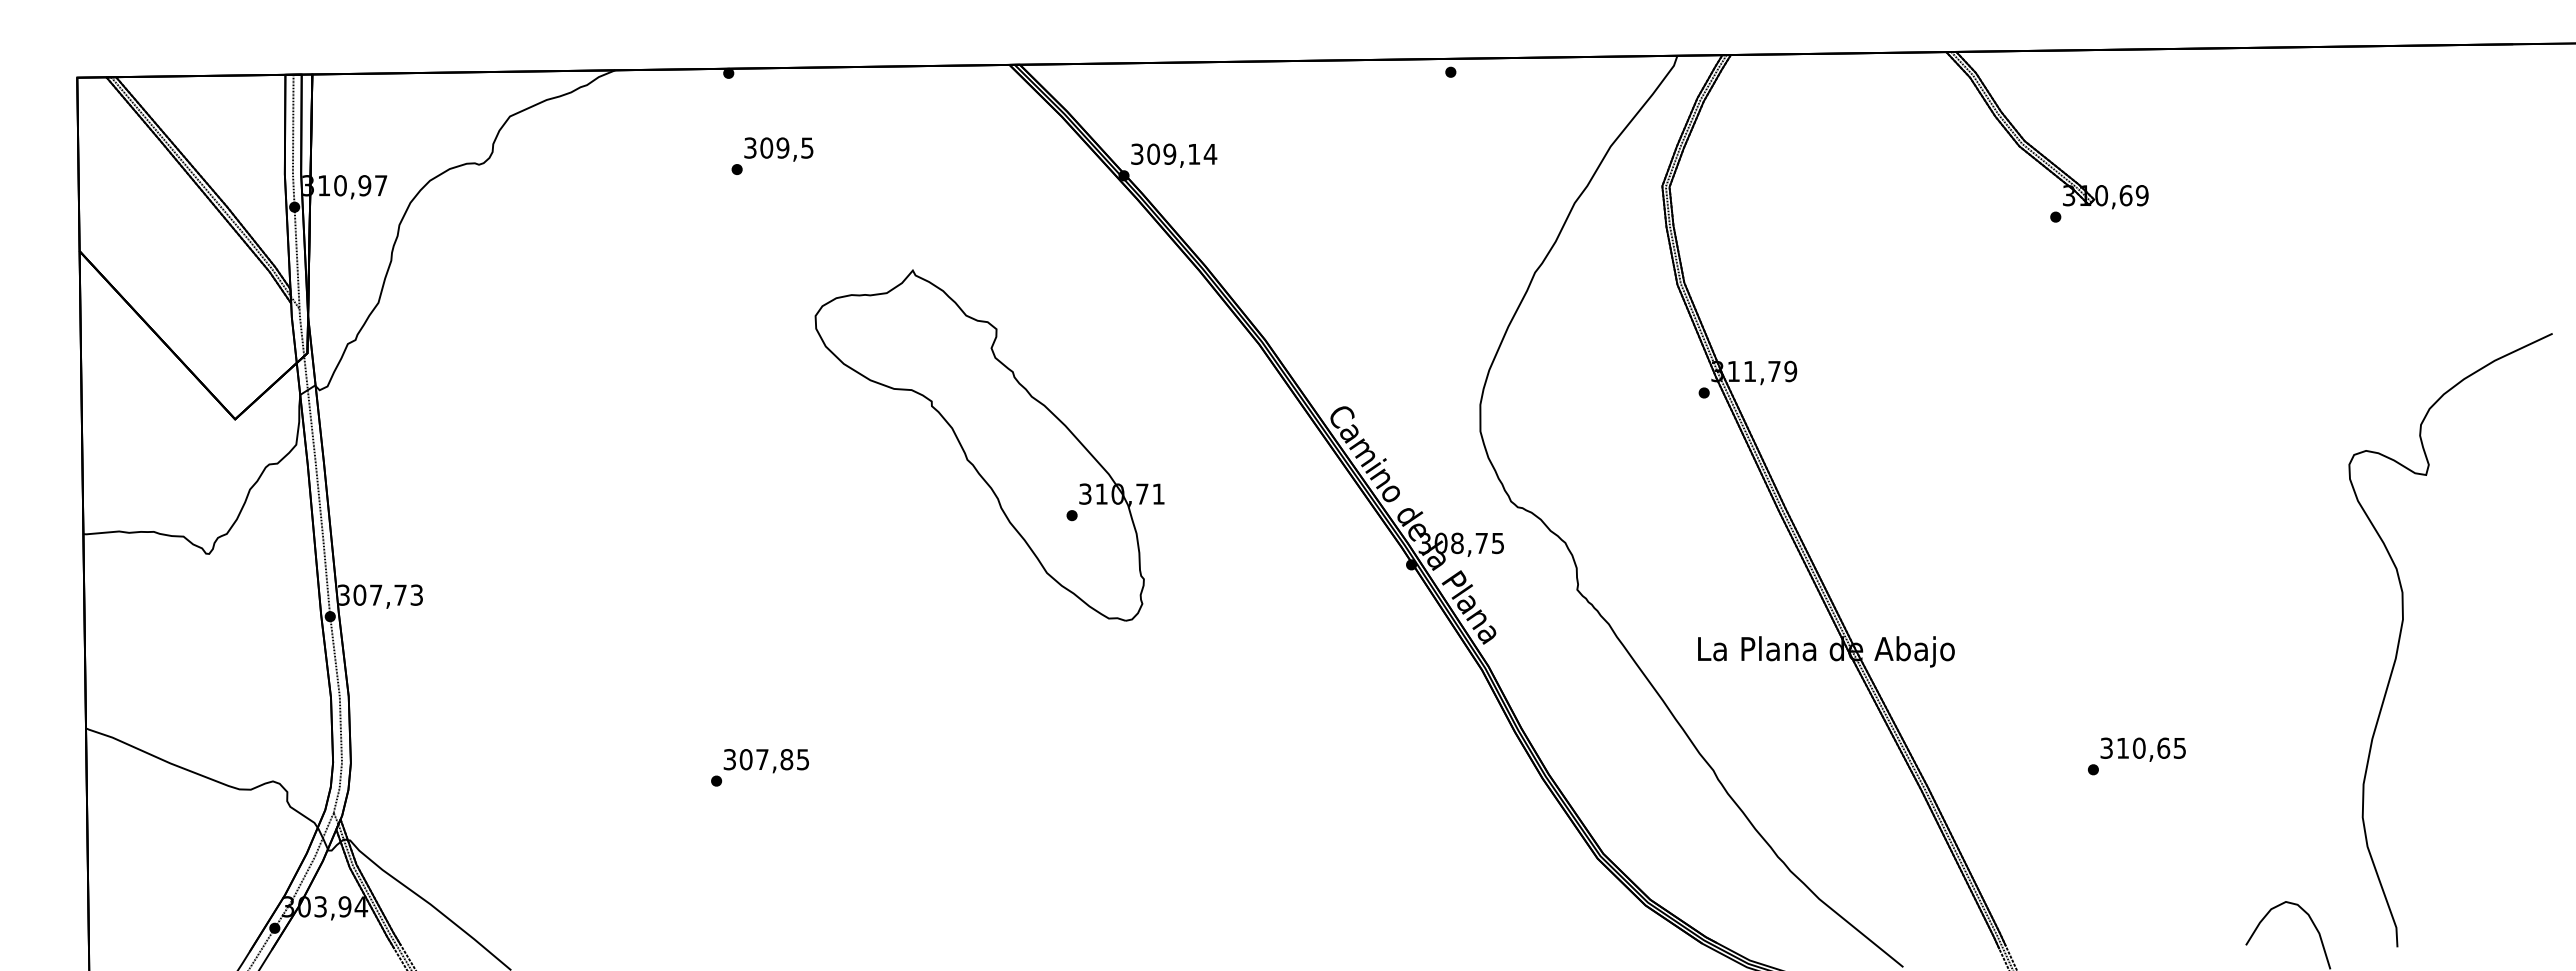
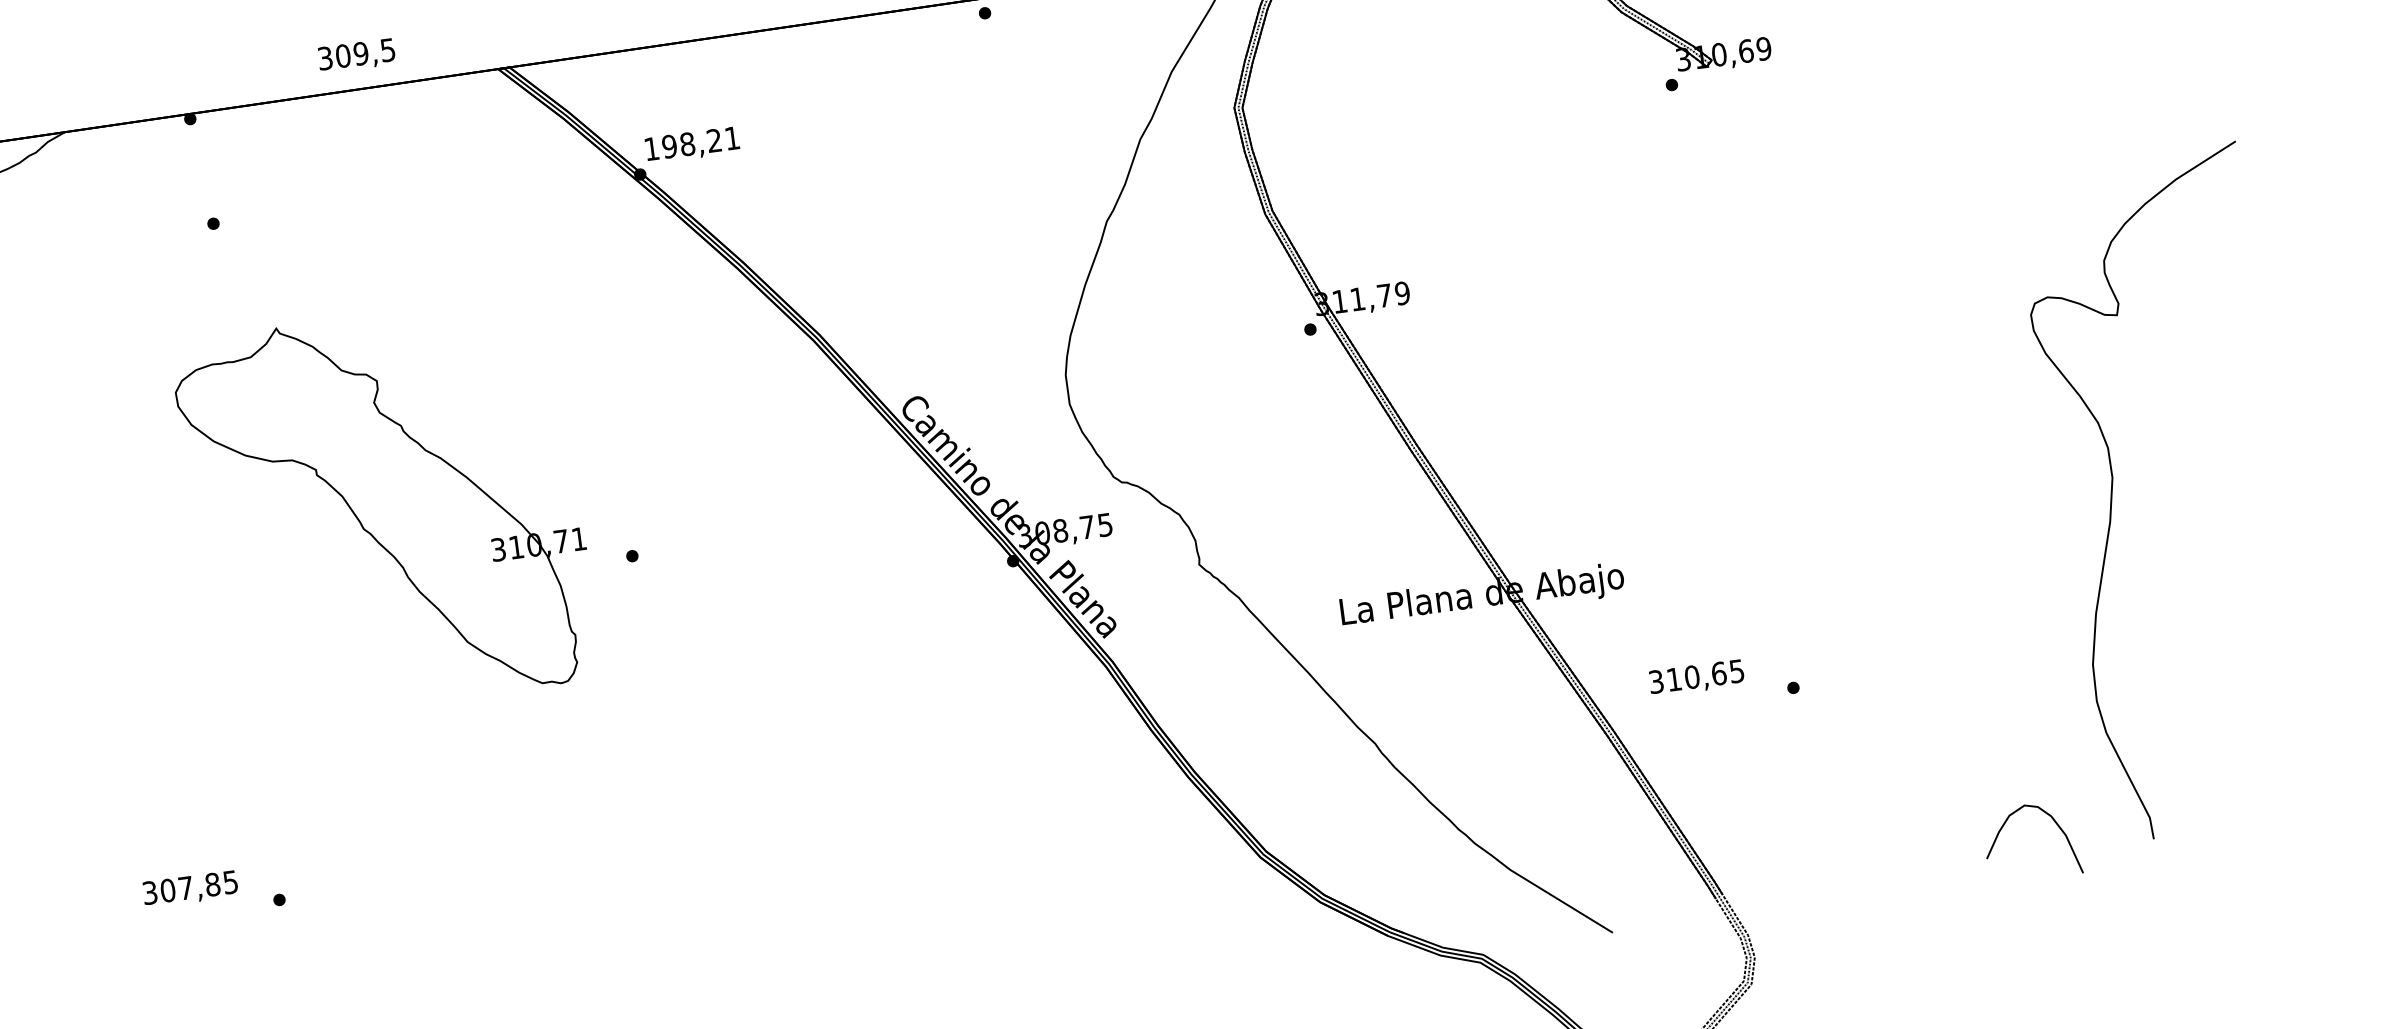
text: (778, 149) -> (356, 55), moved
text: (1174, 153) -> (692, 142), 309,14 -> 198,21
part: (989, 445) -> (385, 510), moved
text: (2142, 749) -> (1695, 678), moved
text: (765, 761) -> (189, 889), moved

